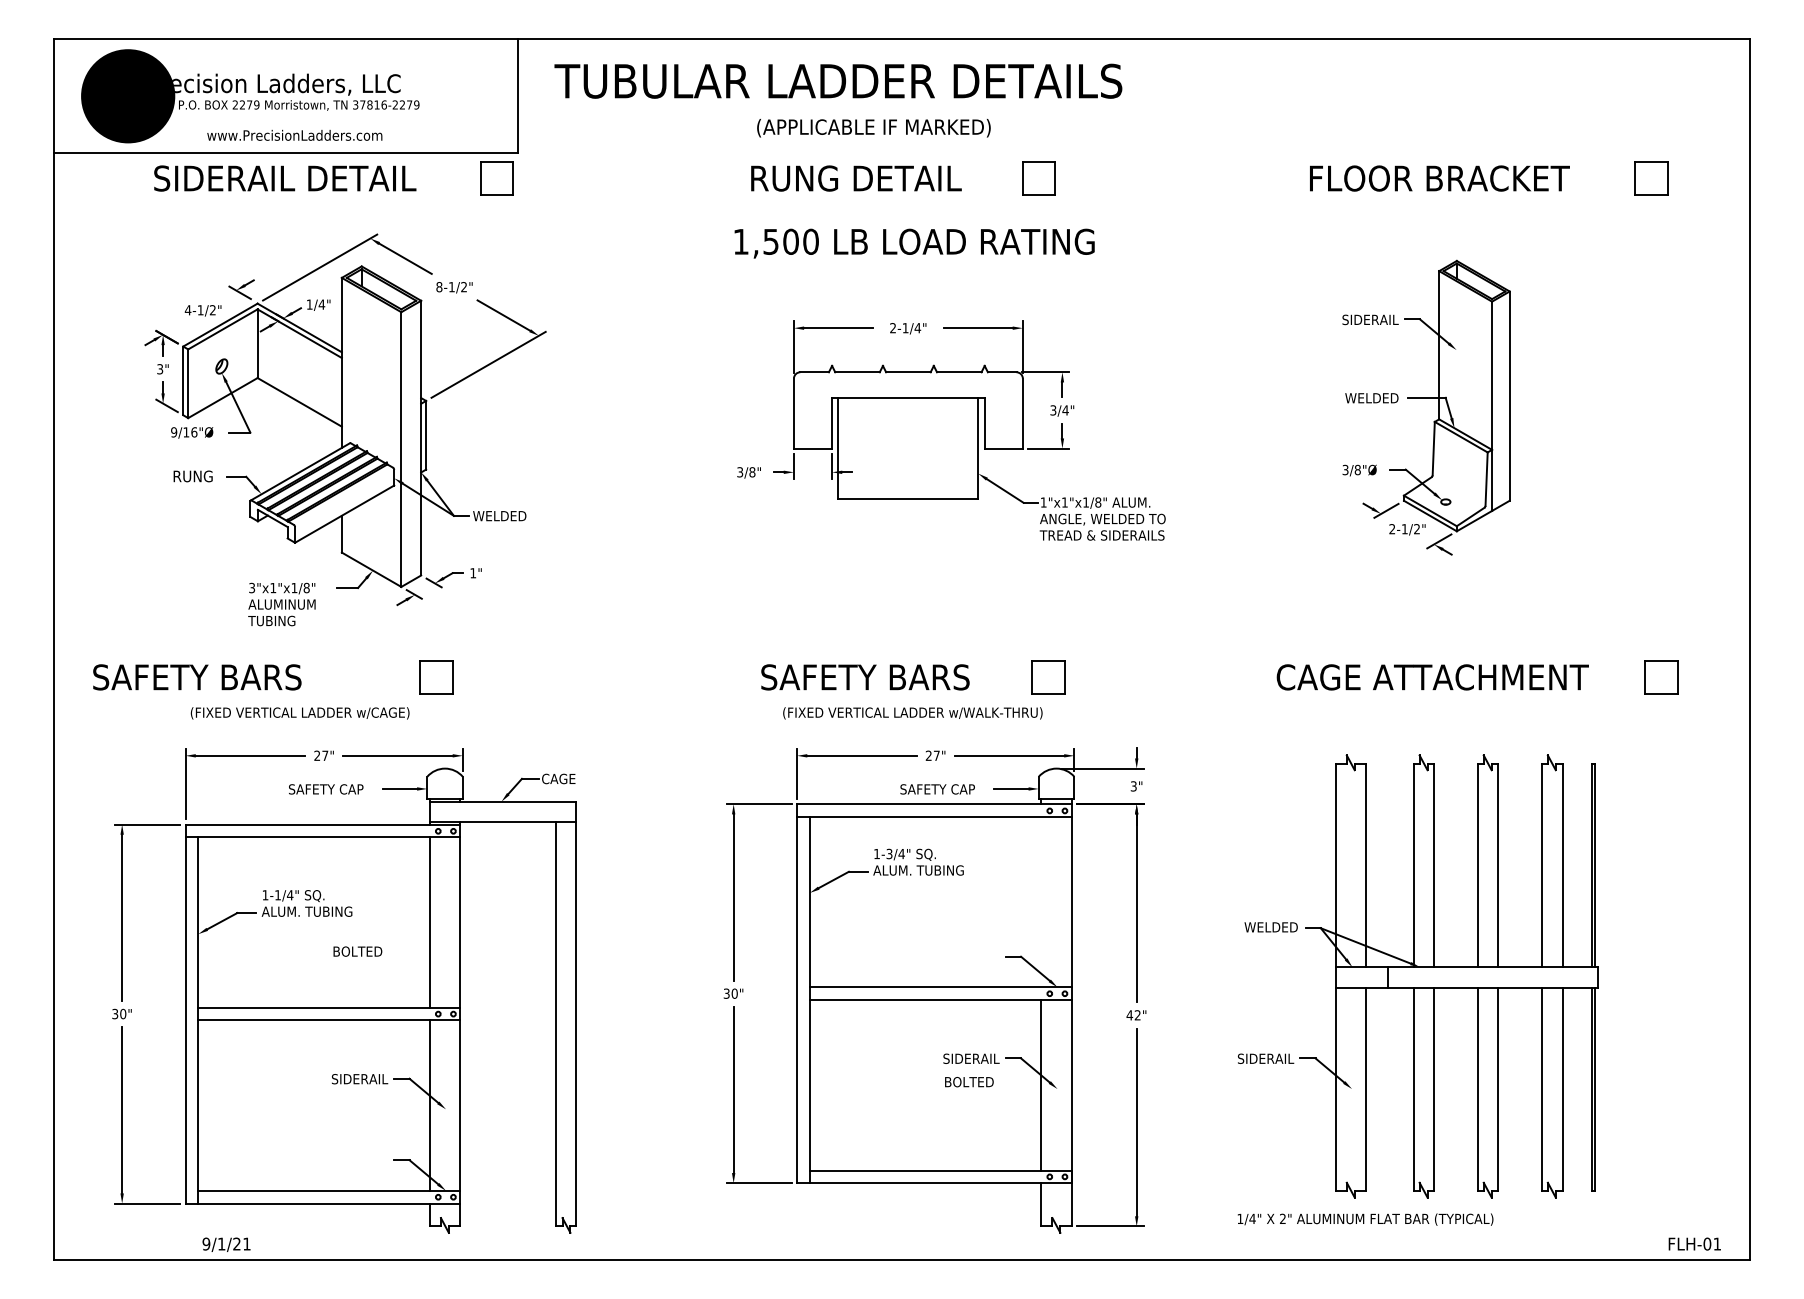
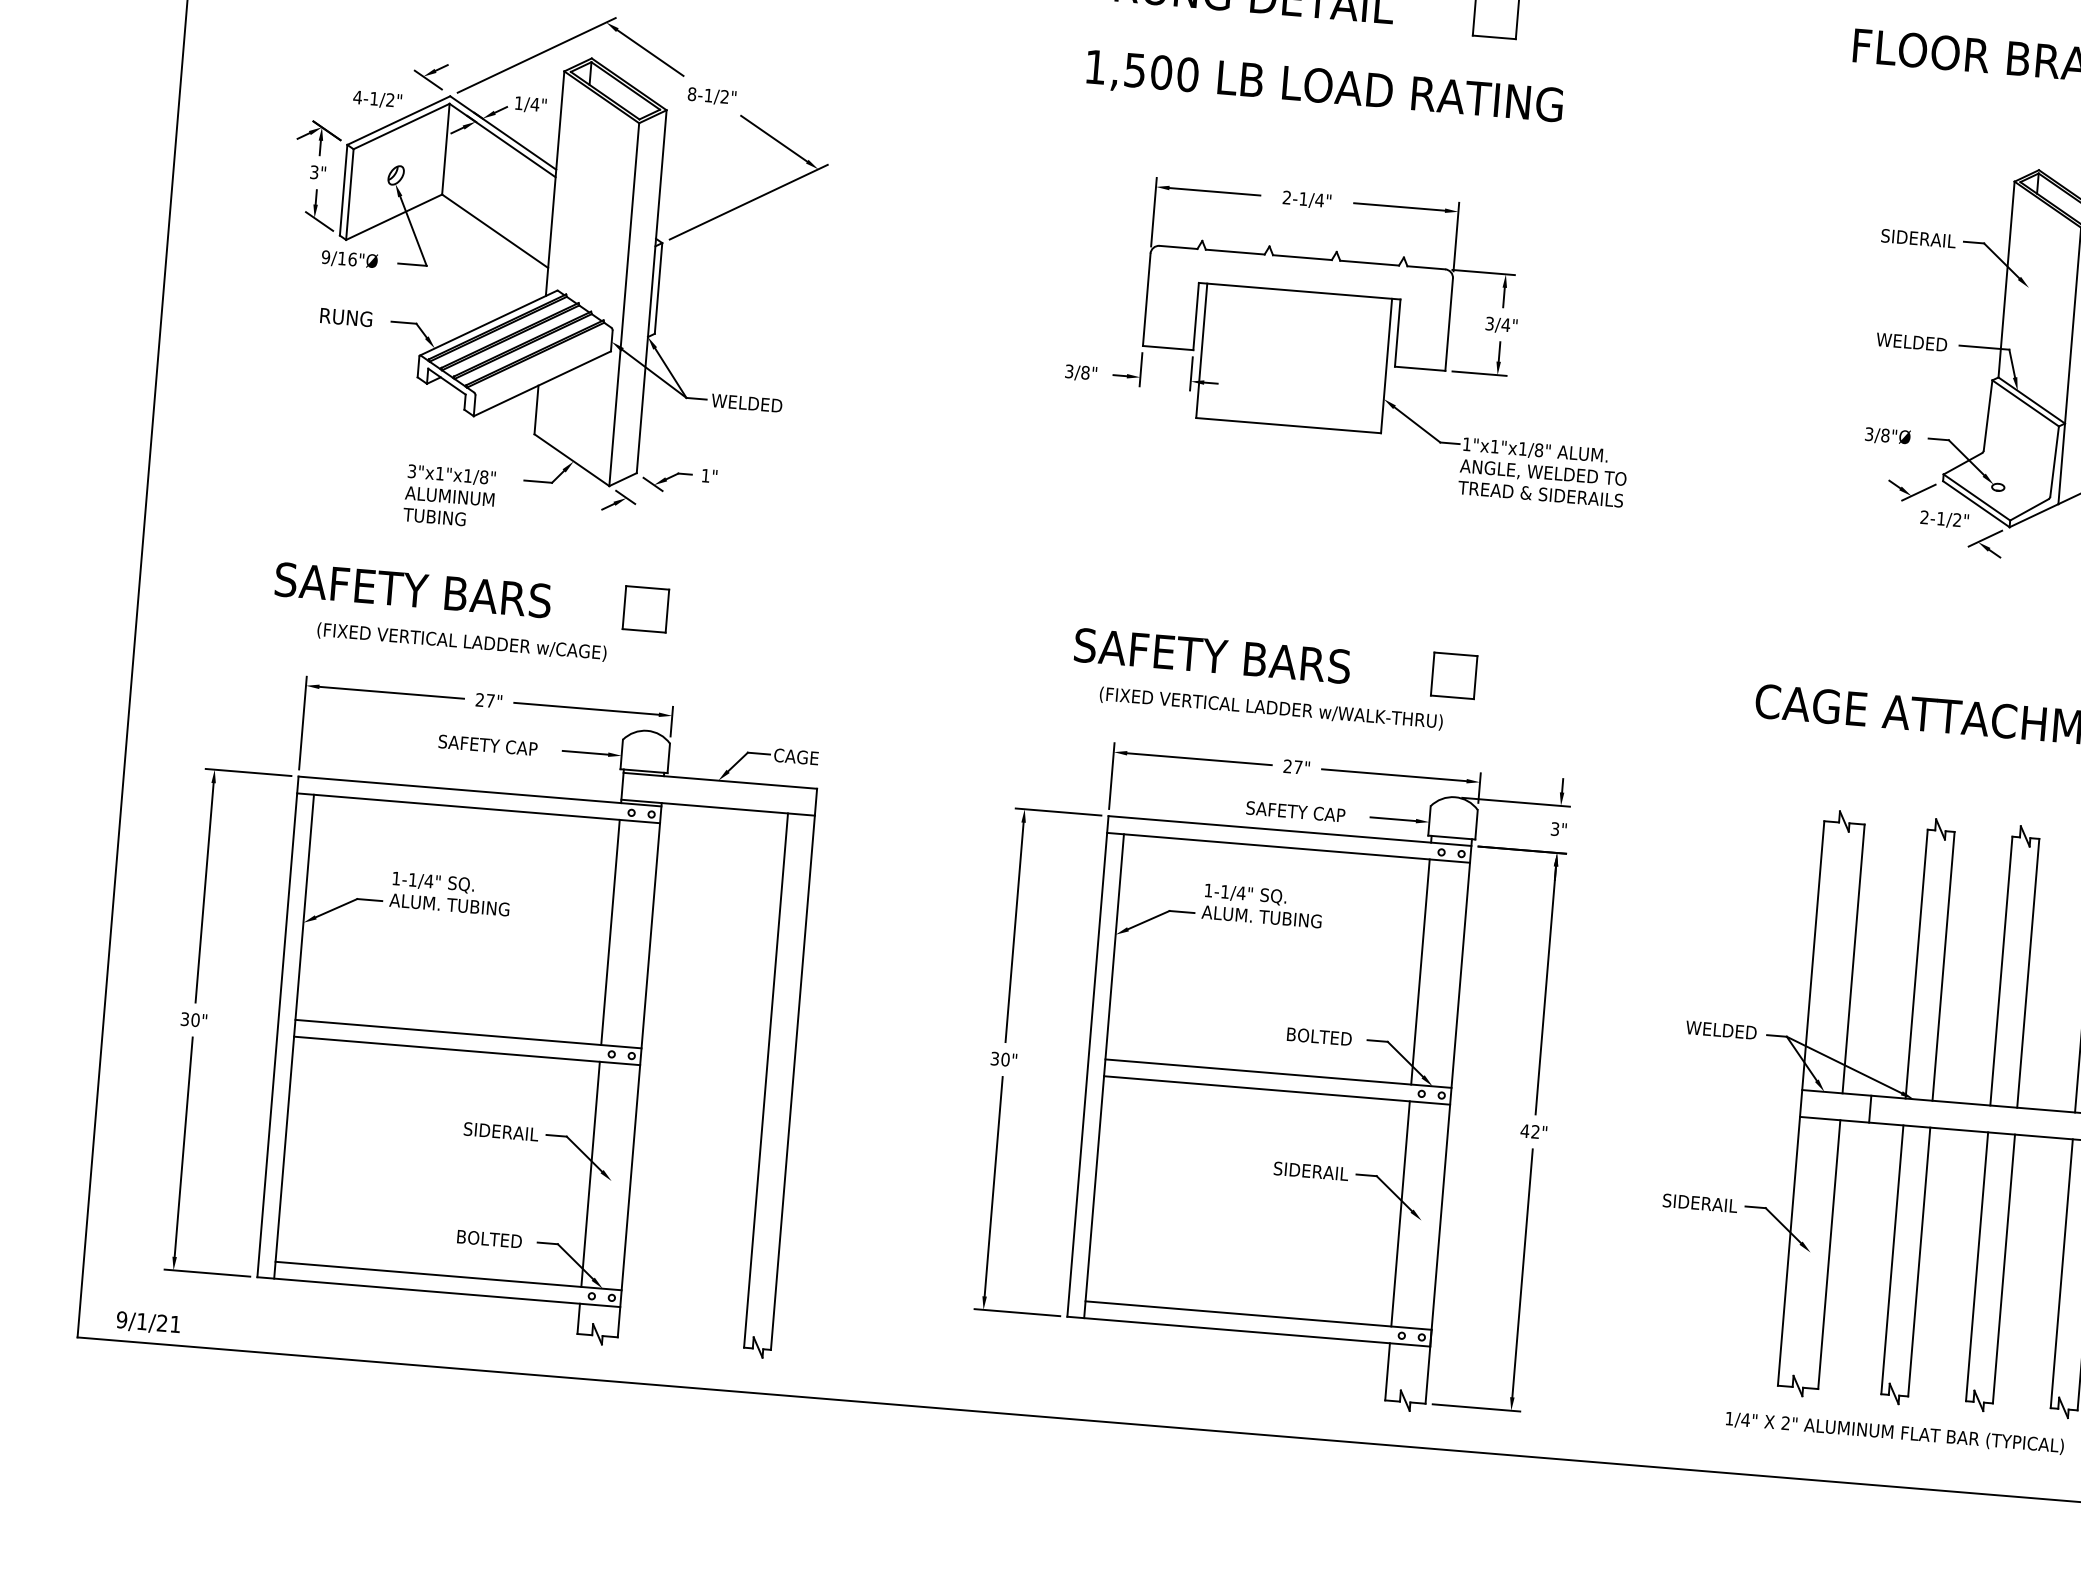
text: (197, 677) -> (413, 590), moved
text: (889, 853) -> (1225, 891), 1-3/4" -> 1-1/4"
line: (1041, 901) -> (1420, 971), added
text: (357, 951) -> (489, 1238), moved
text: (969, 1082) -> (1319, 1037), moved
text: (1365, 1219) -> (1894, 1433), moved
text: (226, 1244) -> (148, 1322), moved

